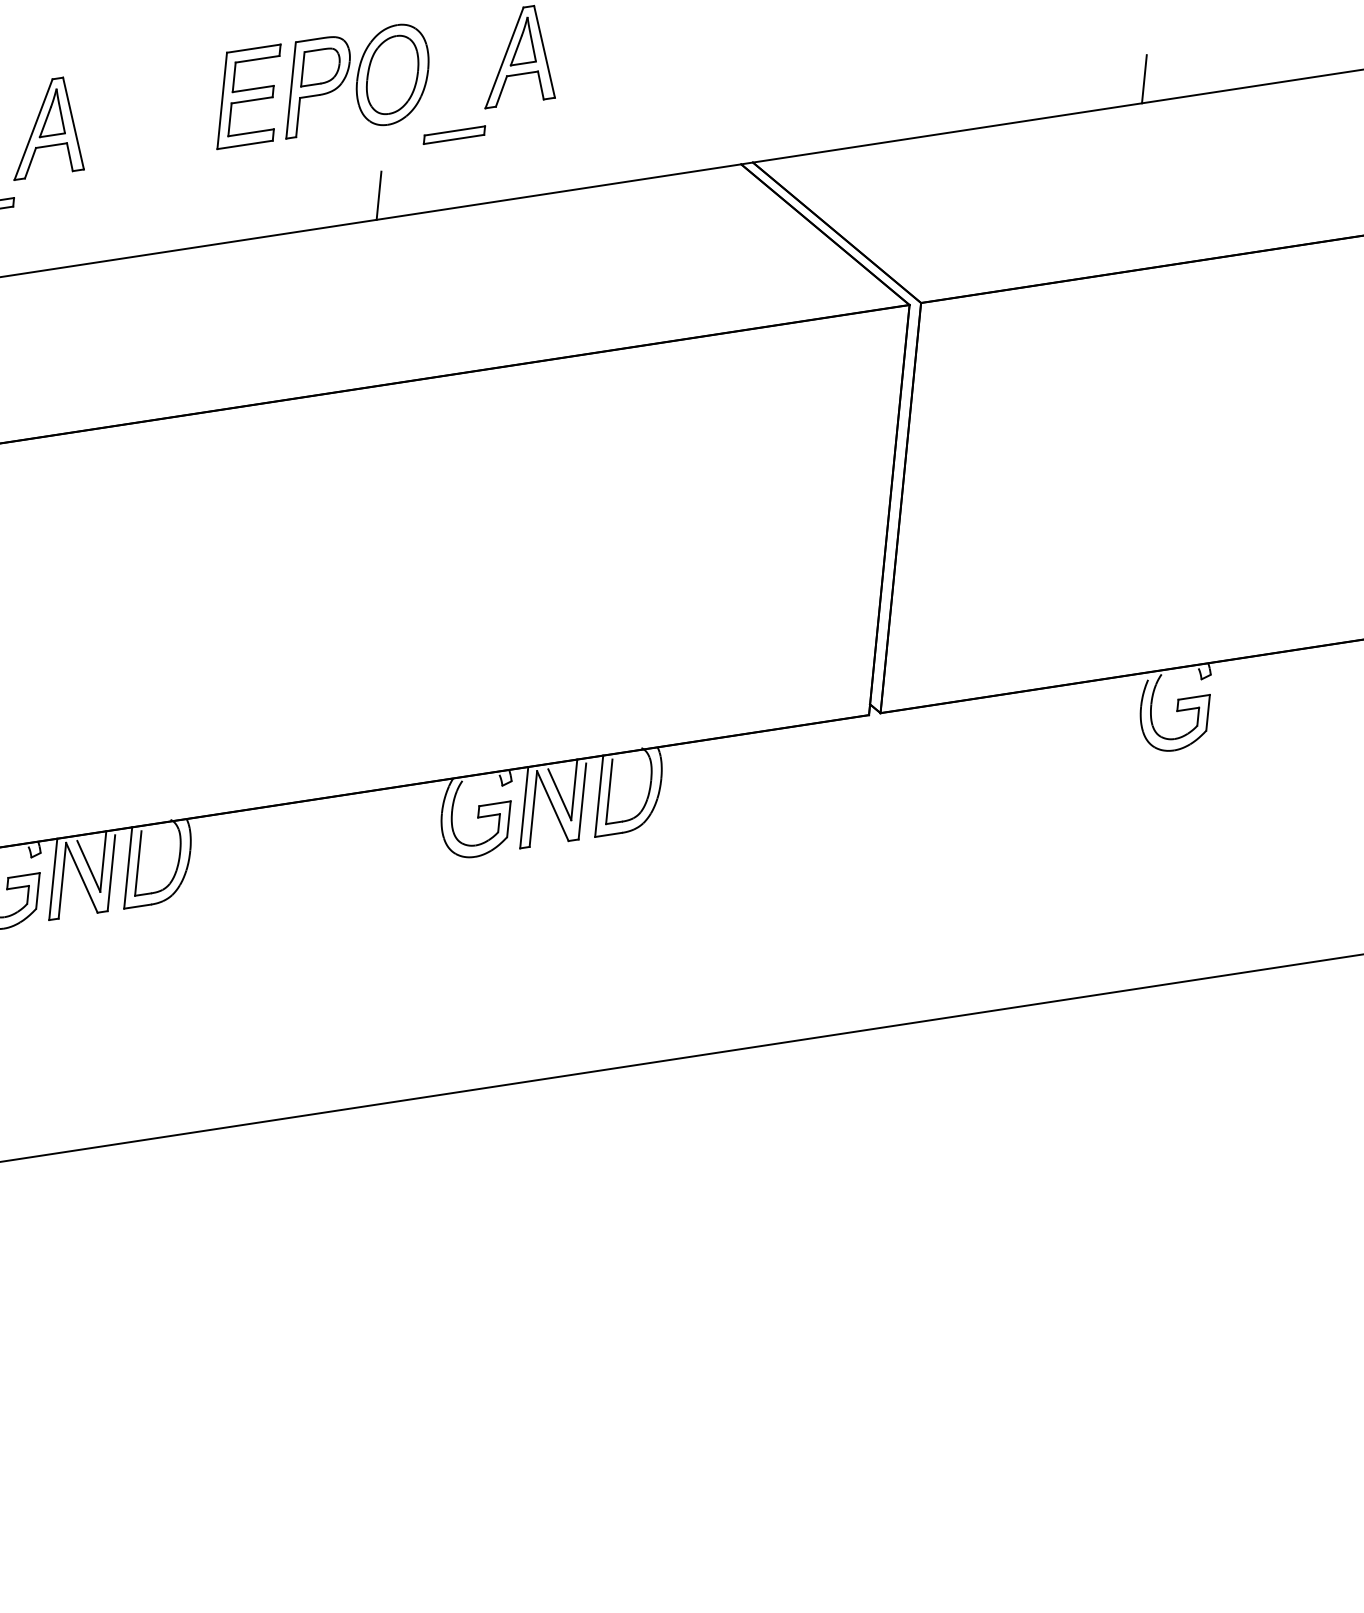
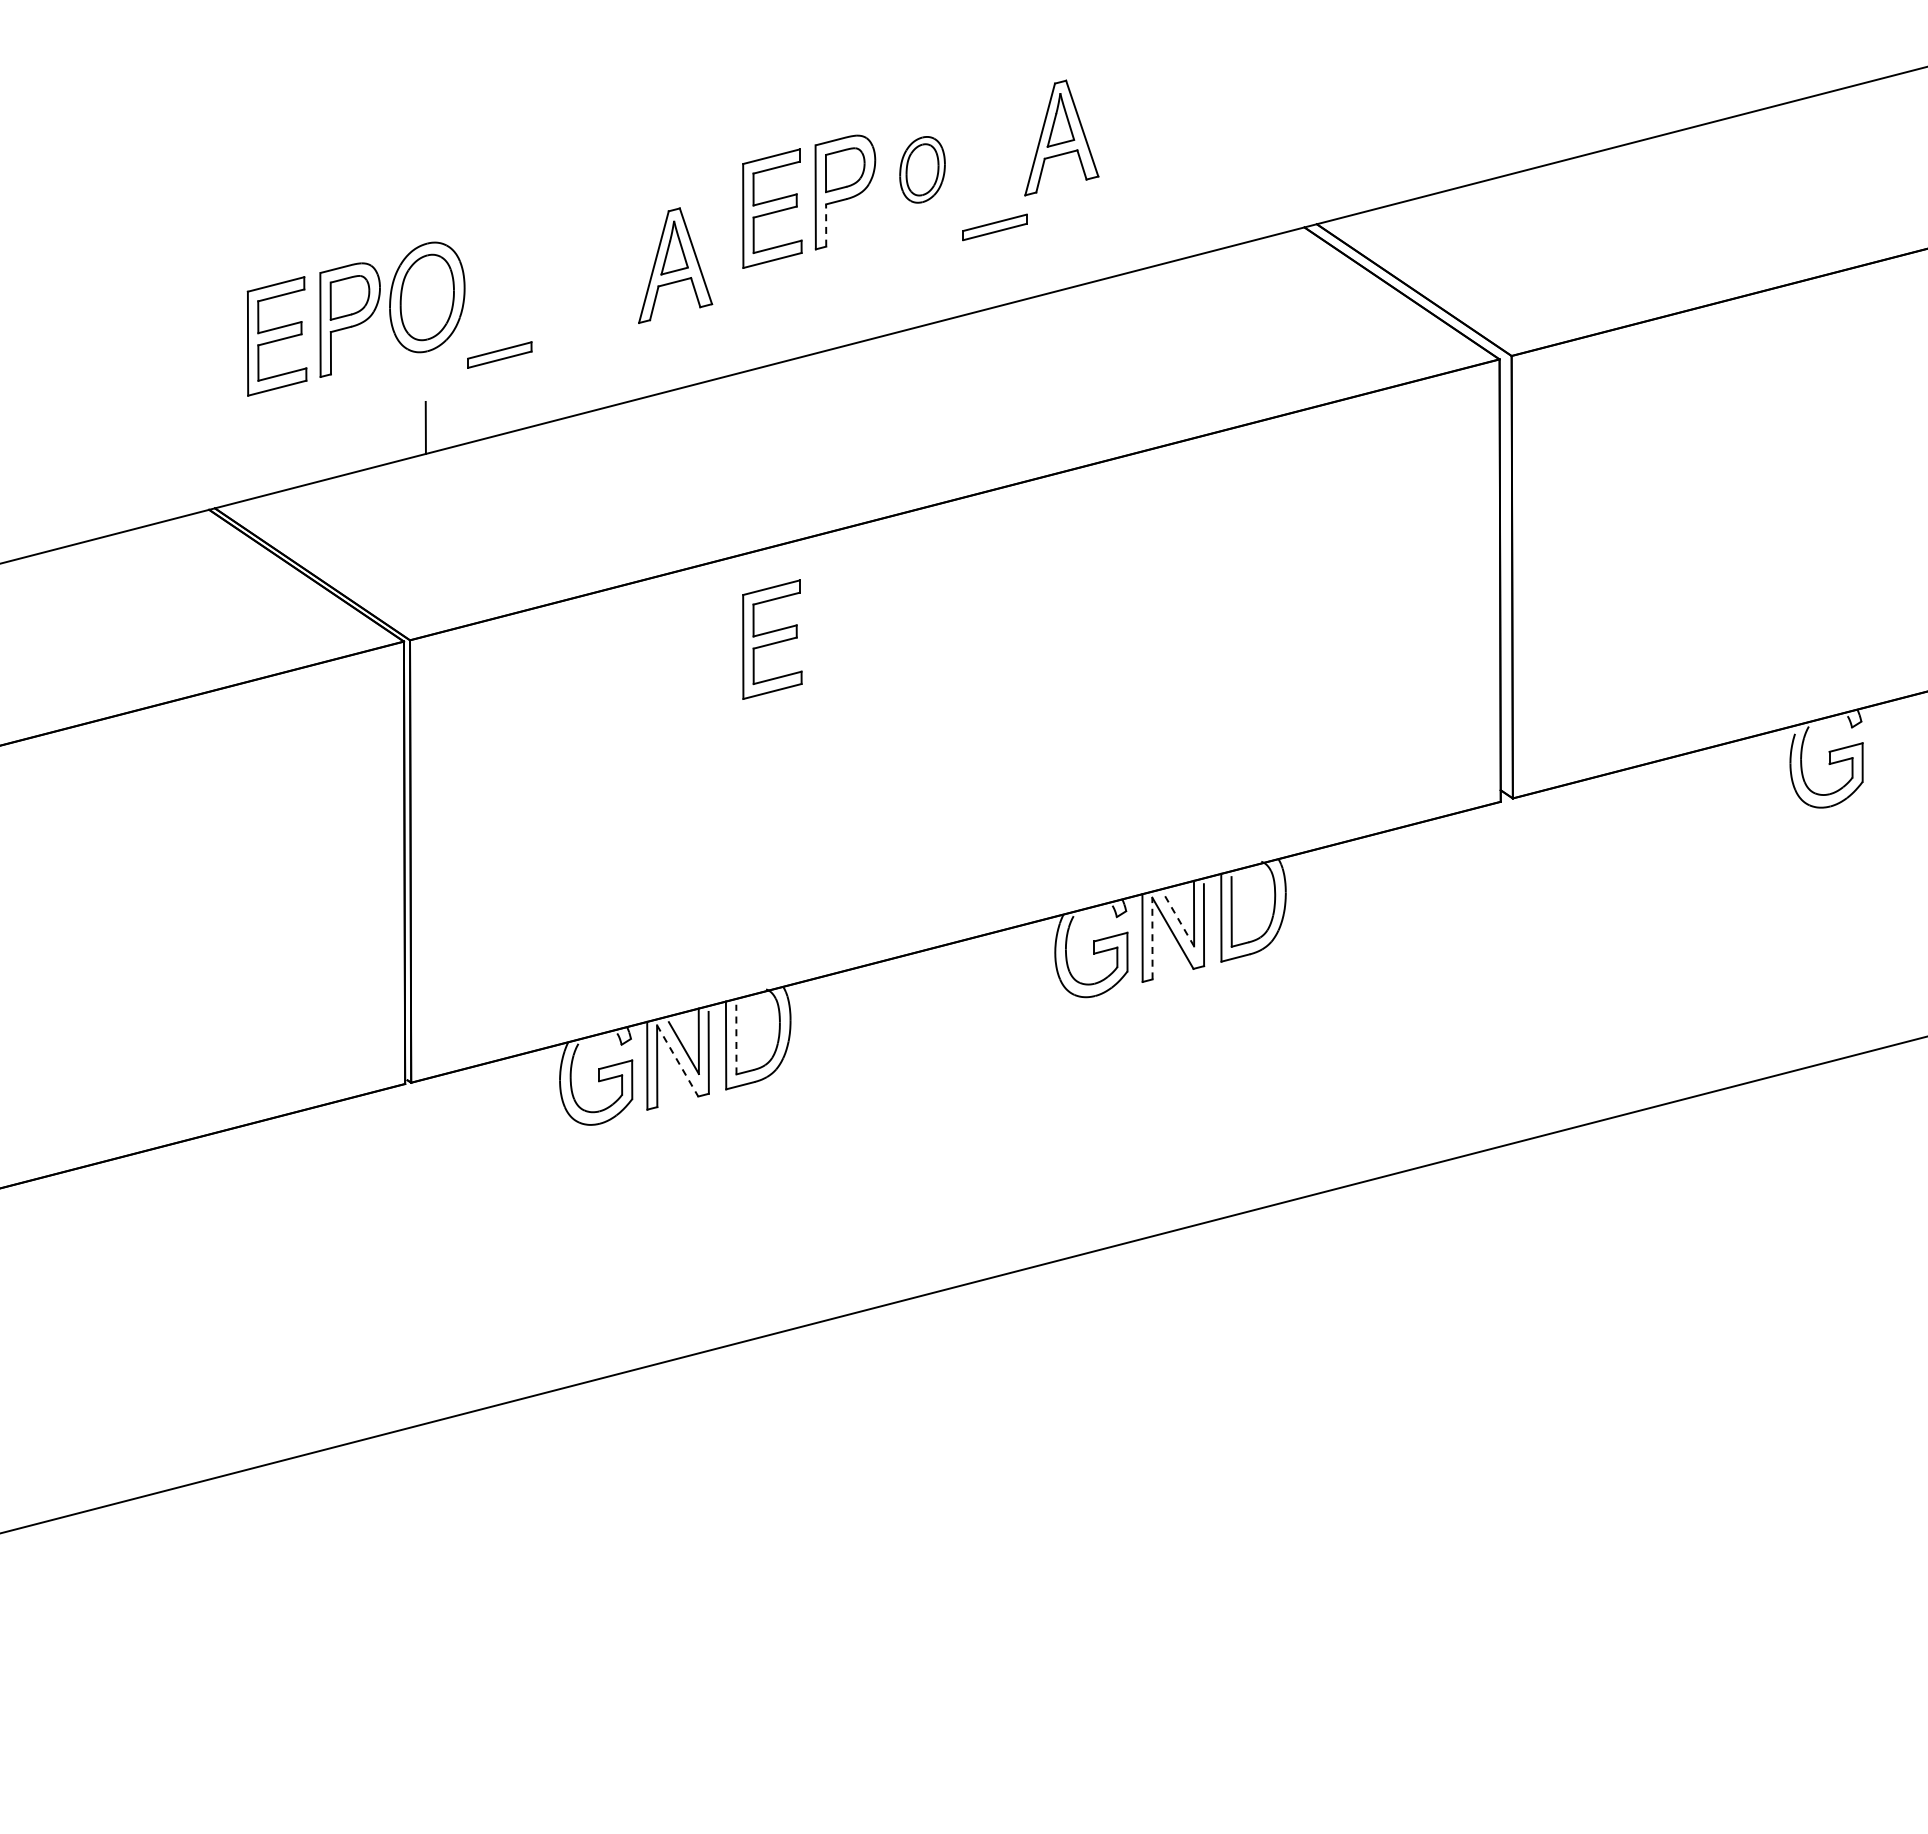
part: (392, 74) -> (922, 169), size x0.6
line: (1144, 78) -> (1725, 92), removed
line: (298, 117) -> (826, 225), solid -> dashed
part: (53, 130) -> (675, 265), moved
line: (379, 196) -> (921, 300), removed
part: (209, 496) -> (772, 639), added
line: (560, 794) -> (1179, 920), solid -> dashed
line: (533, 809) -> (1152, 938), solid -> dashed
line: (138, 863) -> (736, 1039), solid -> dashed
line: (81, 878) -> (677, 1061), solid -> dashed

